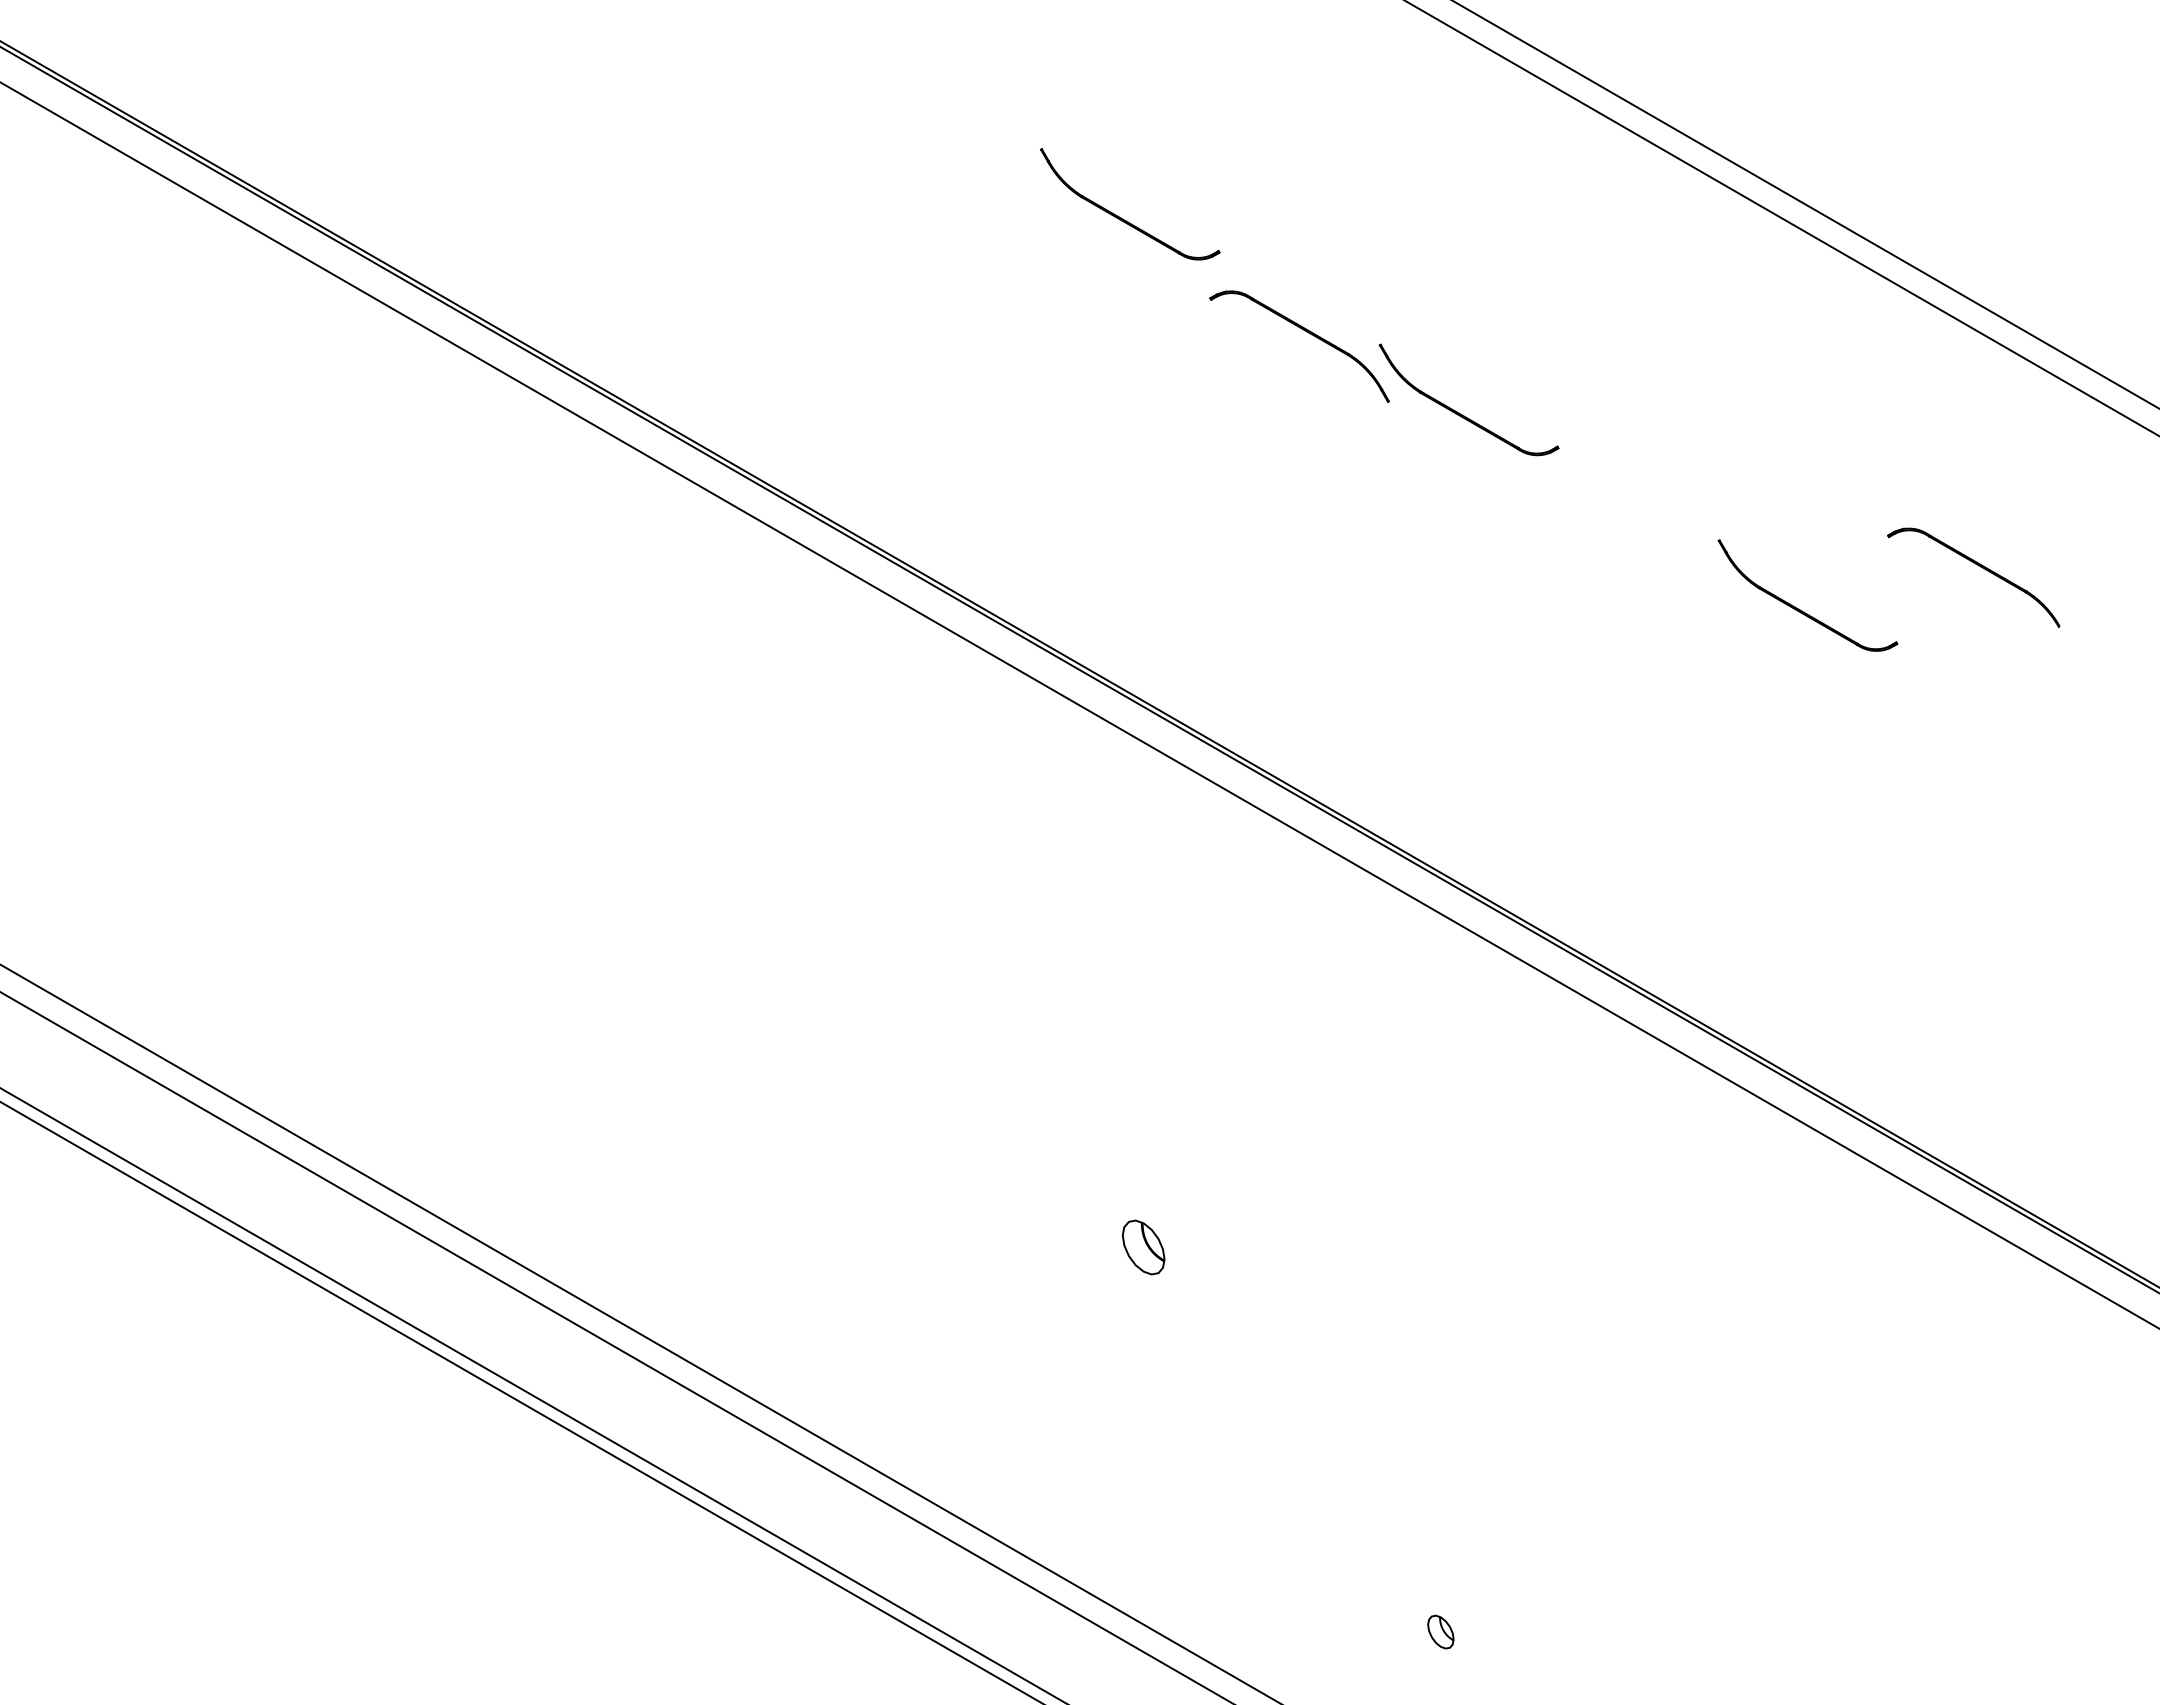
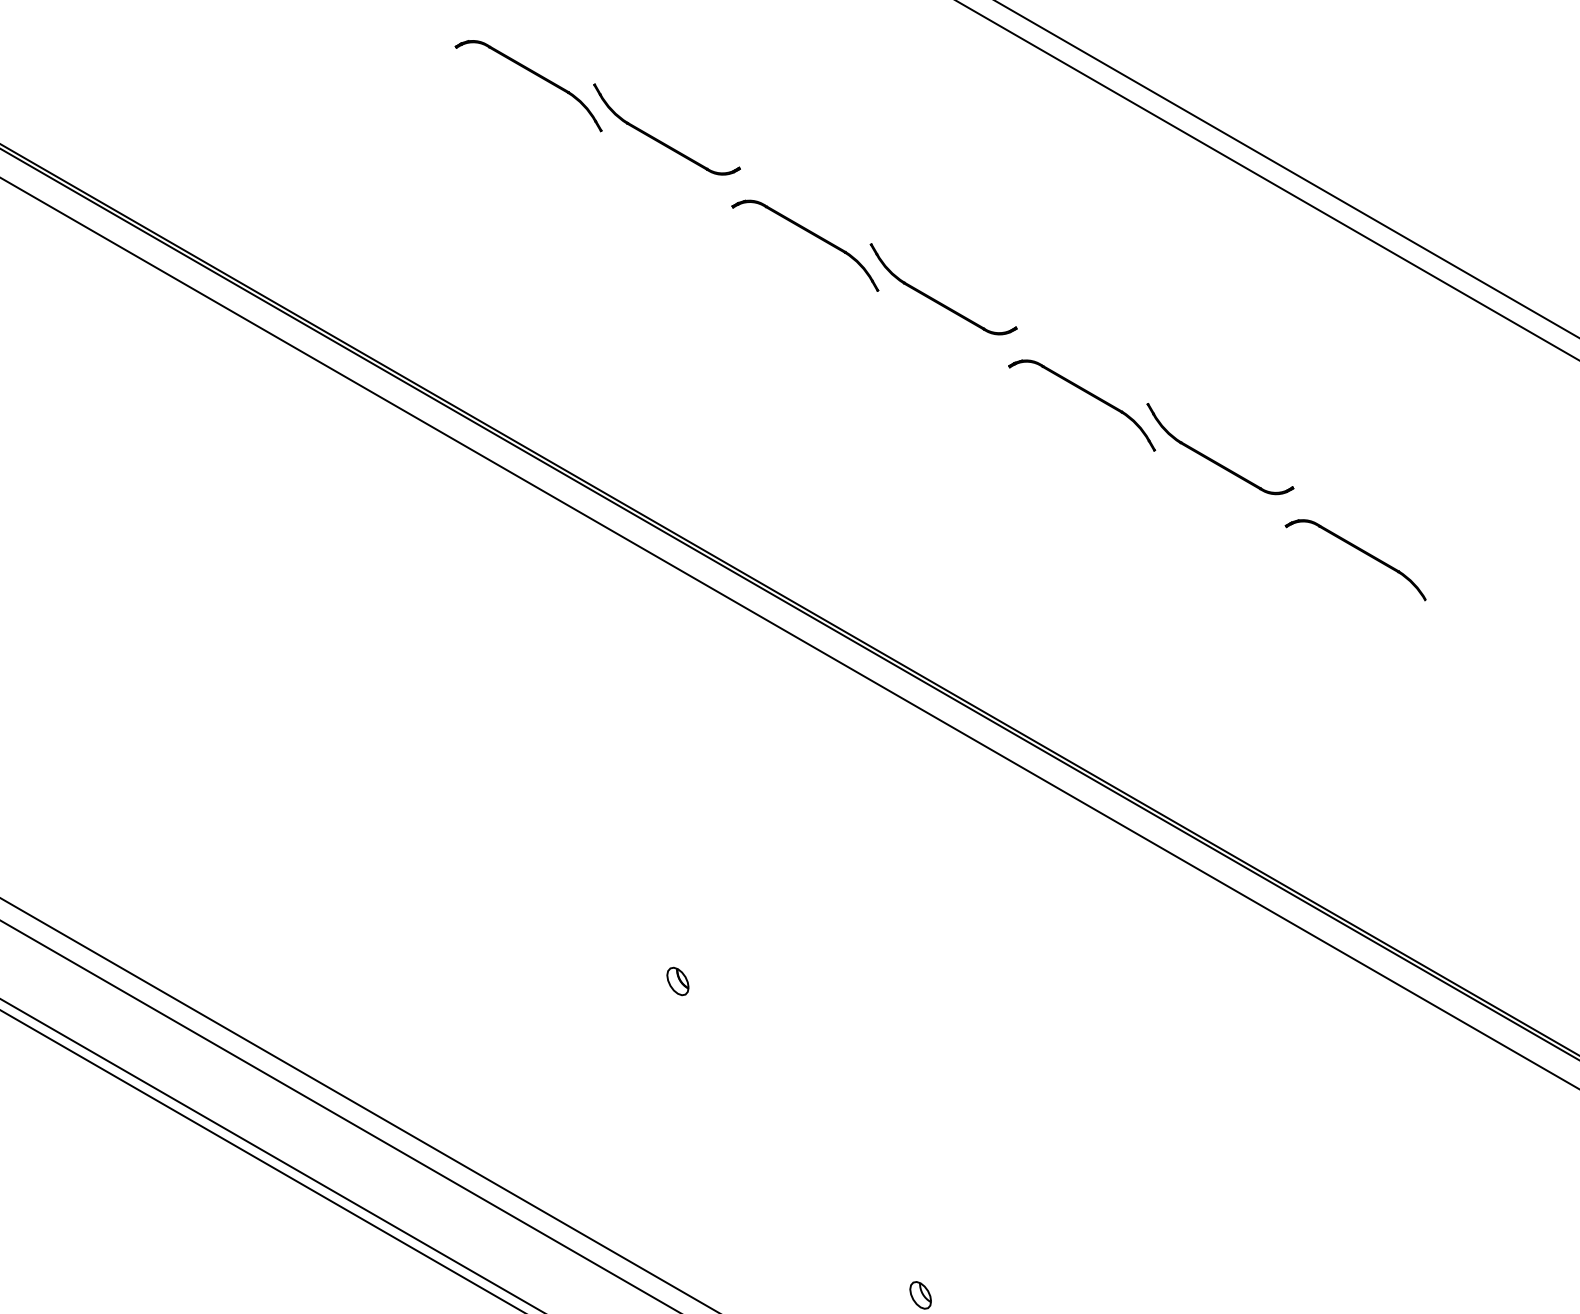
part: (970, 138) -> (536, 75), added
part: (1646, 528) -> (1088, 394), added
part: (1978, 566) -> (1359, 551), moved
part: (1143, 1247) -> (677, 981), size x0.62

